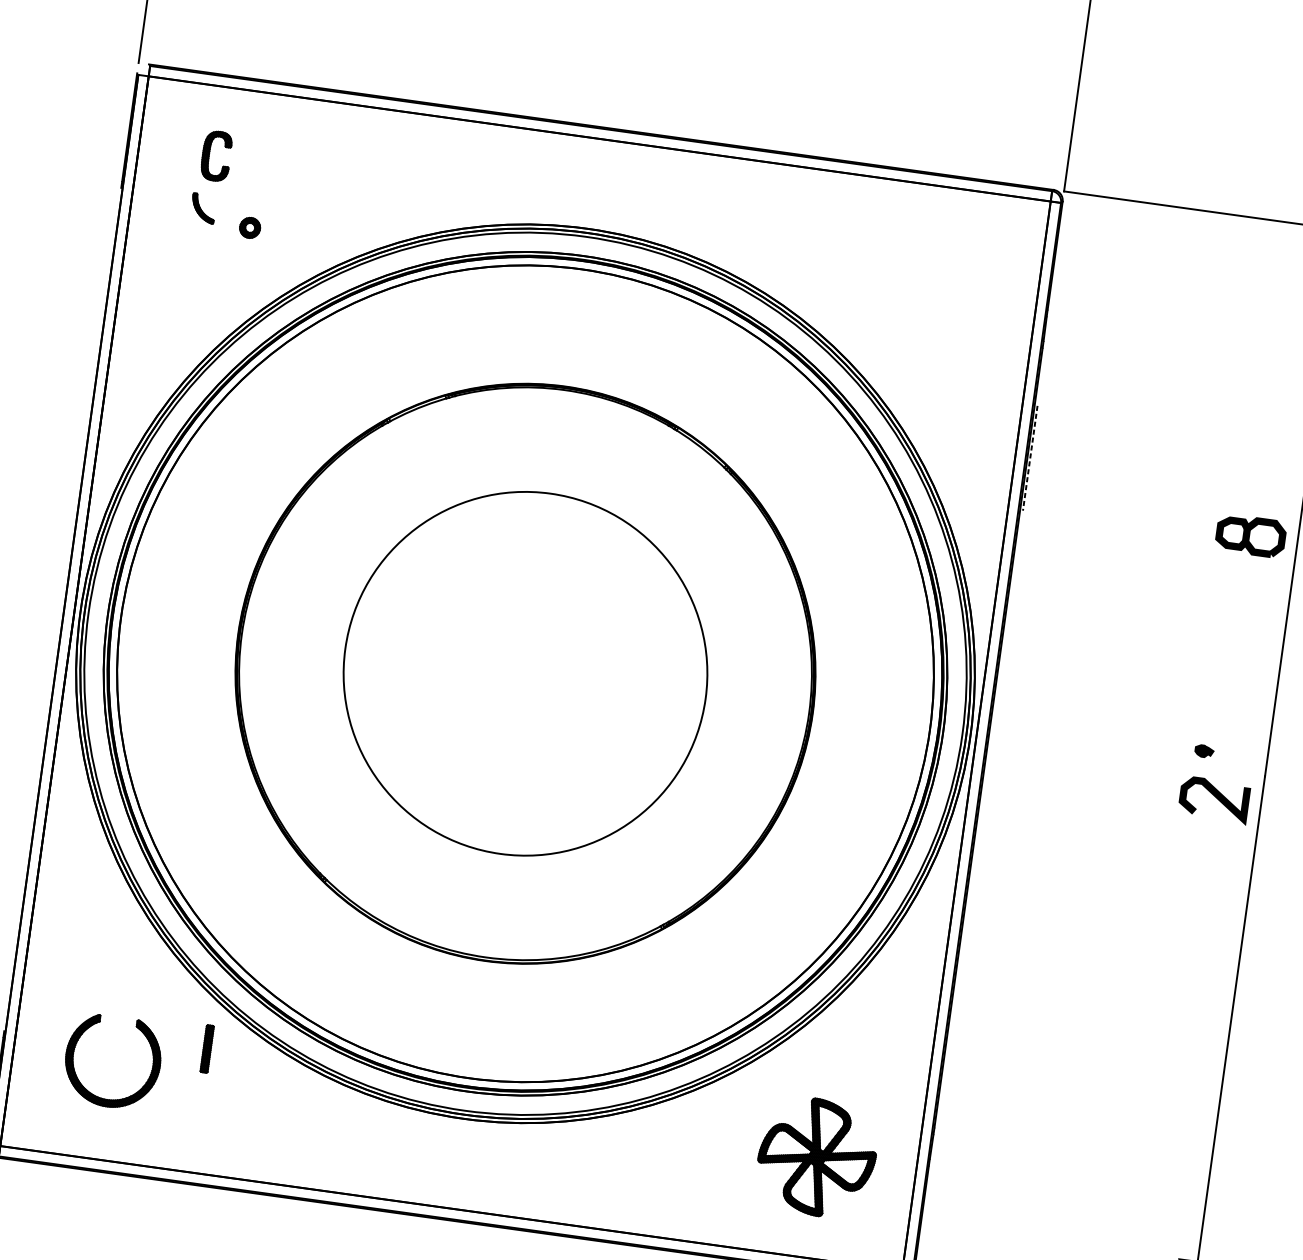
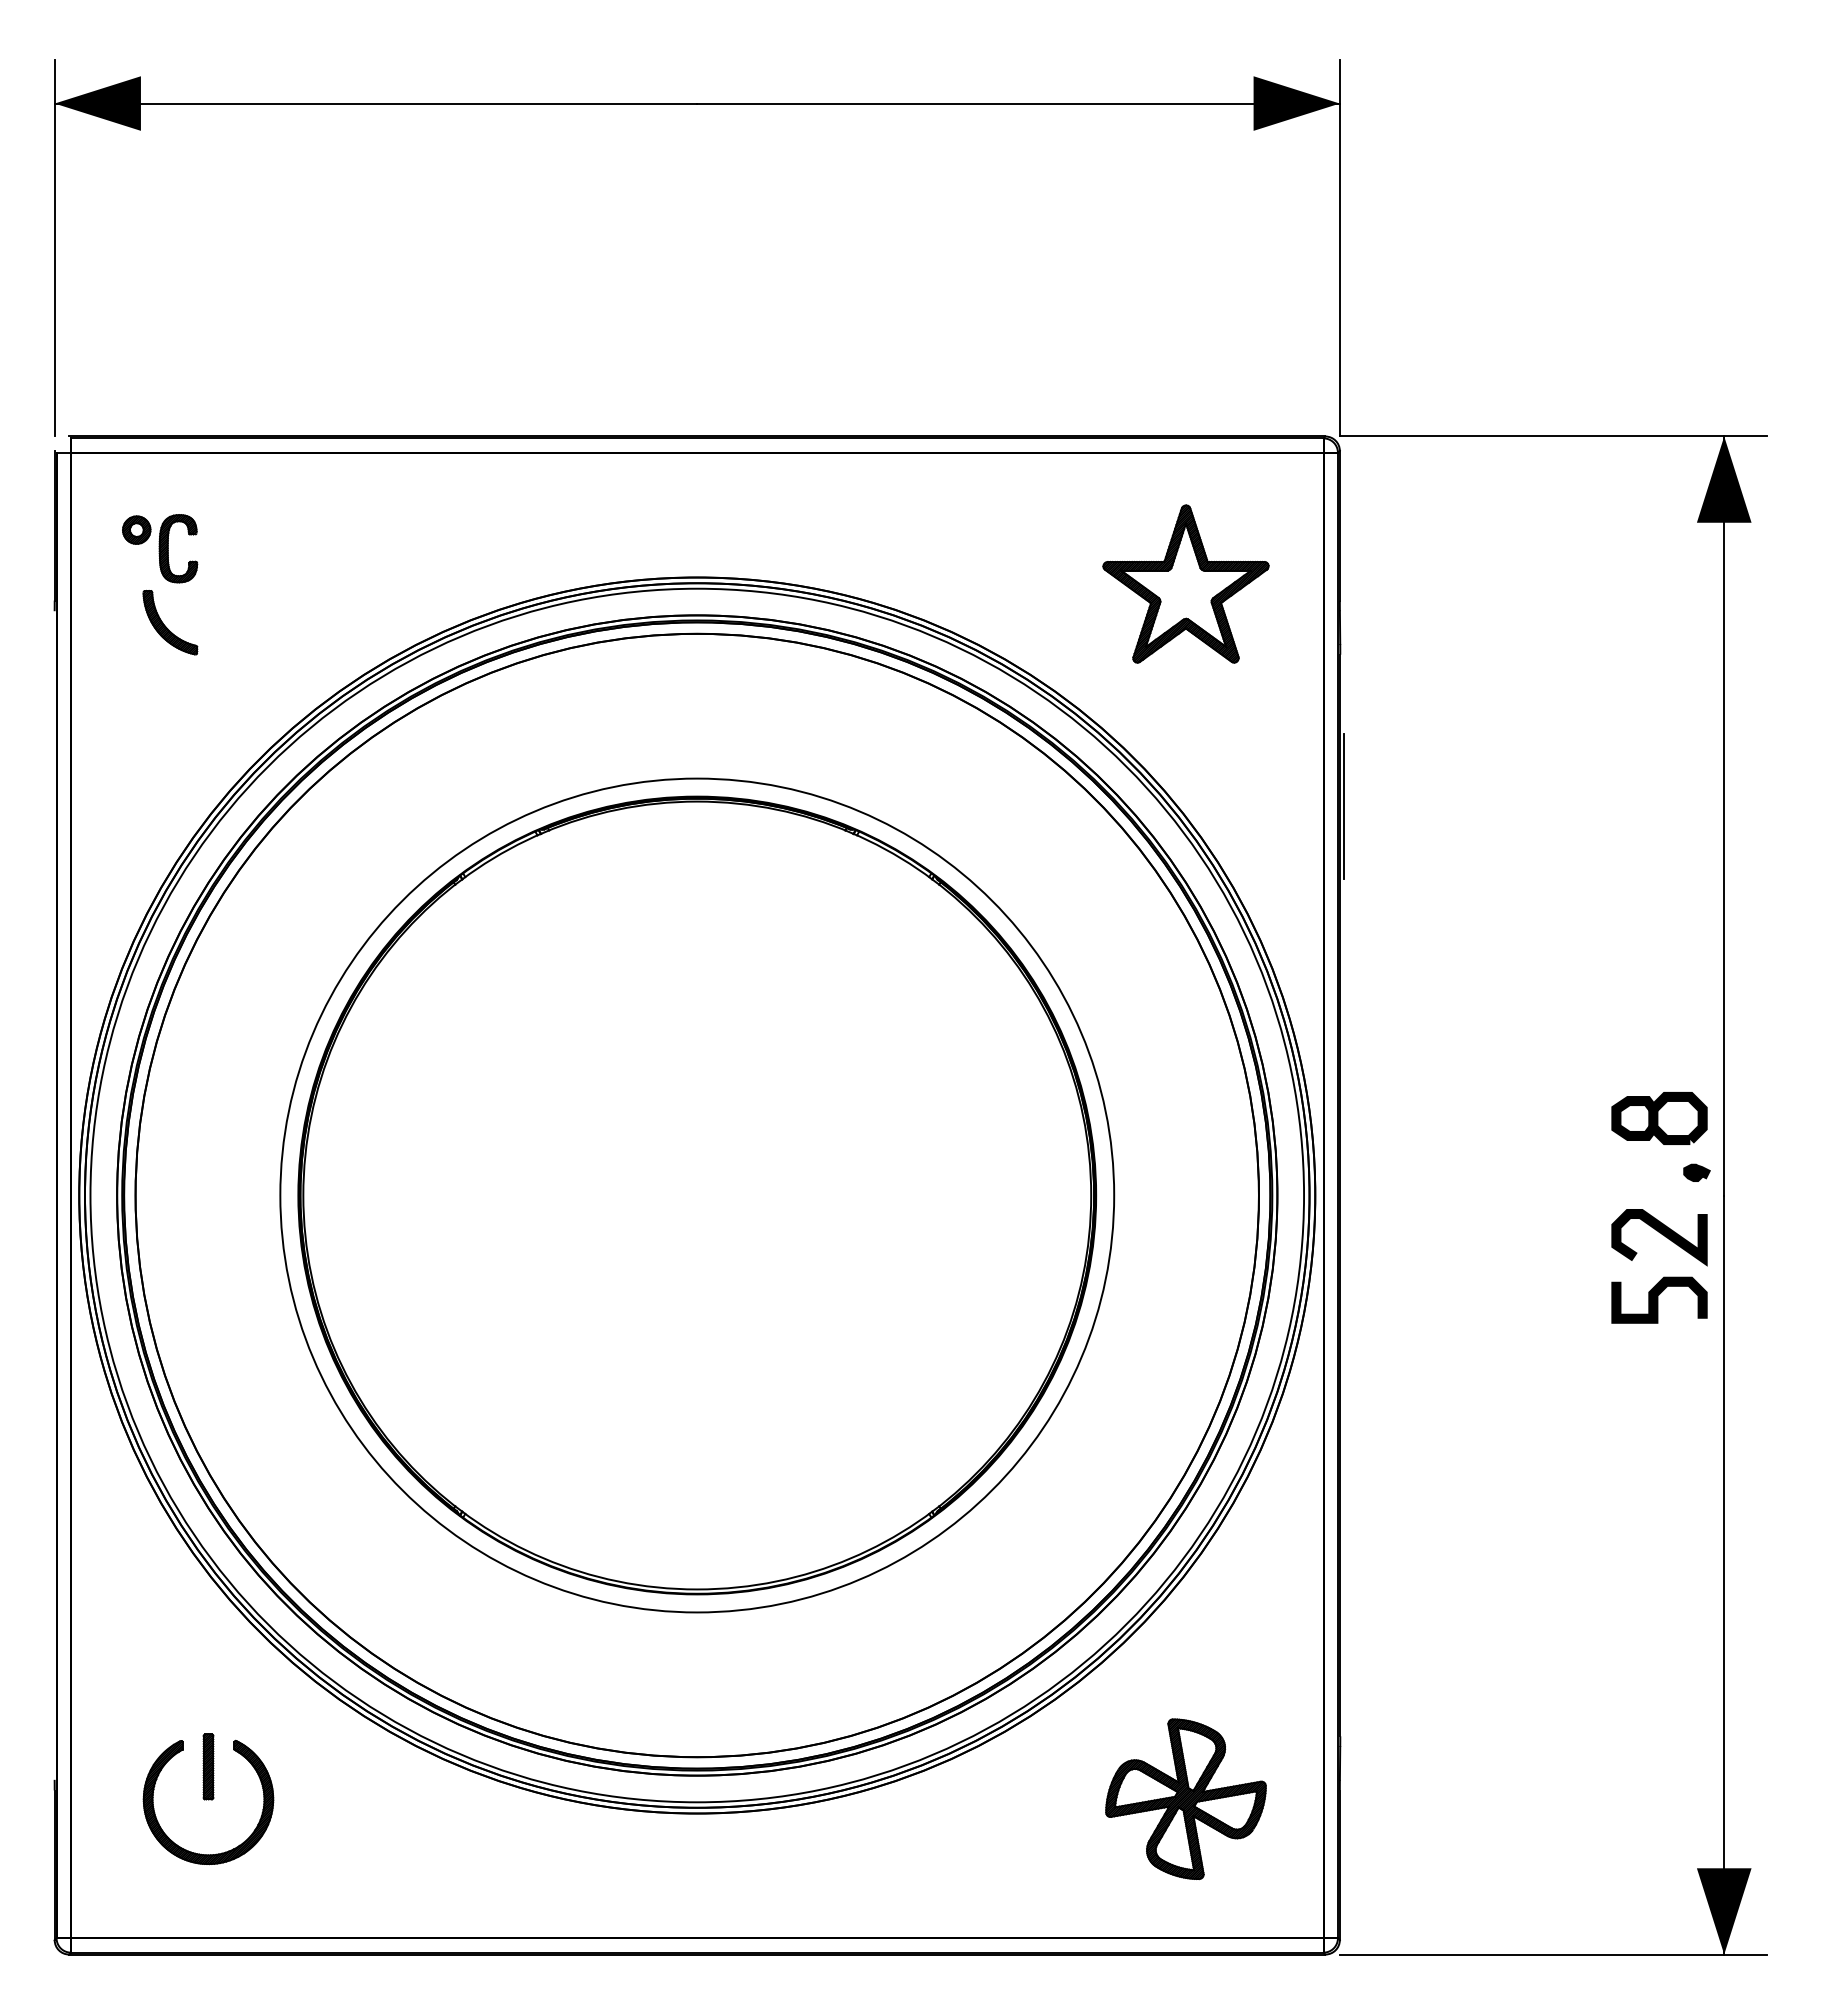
part: (203, 208) -> (170, 622), size x1.67
part: (249, 227) -> (136, 529), moved
part: (938, 281) -> (1185, 583), added
line: (1030, 458) -> (1344, 806), dashed -> solid
part: (1250, 535) -> (1659, 1118), moved
circle: (525, 673) -> (697, 1195), size x1.67
part: (1204, 751) -> (1696, 1172), moved
curve: (1207, 844) -> (1658, 1299), added
part: (207, 1048) -> (208, 1766), moved

